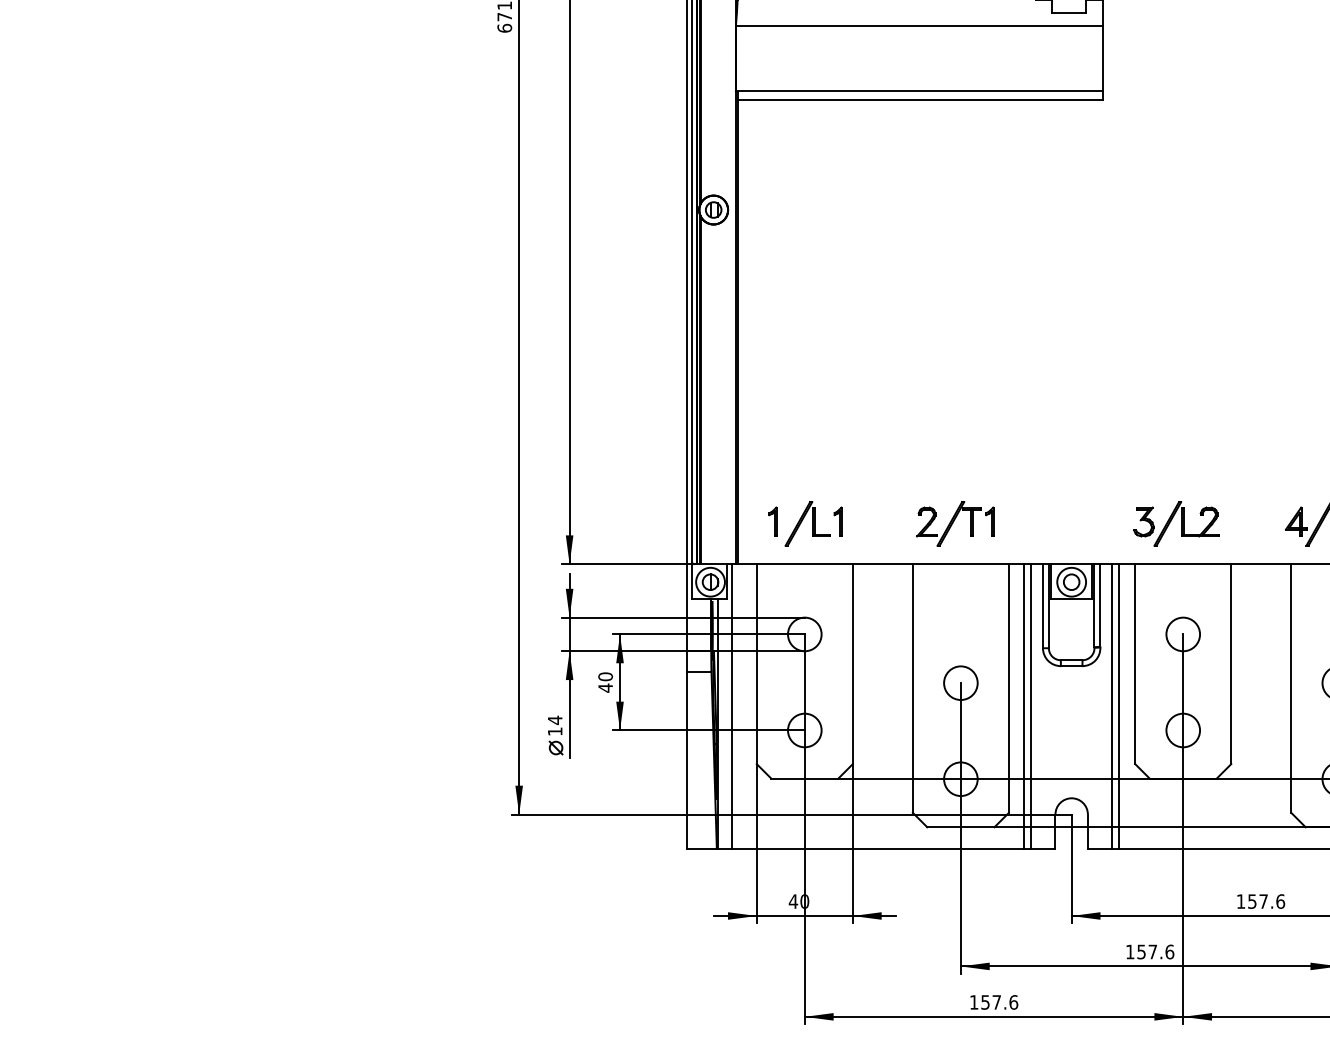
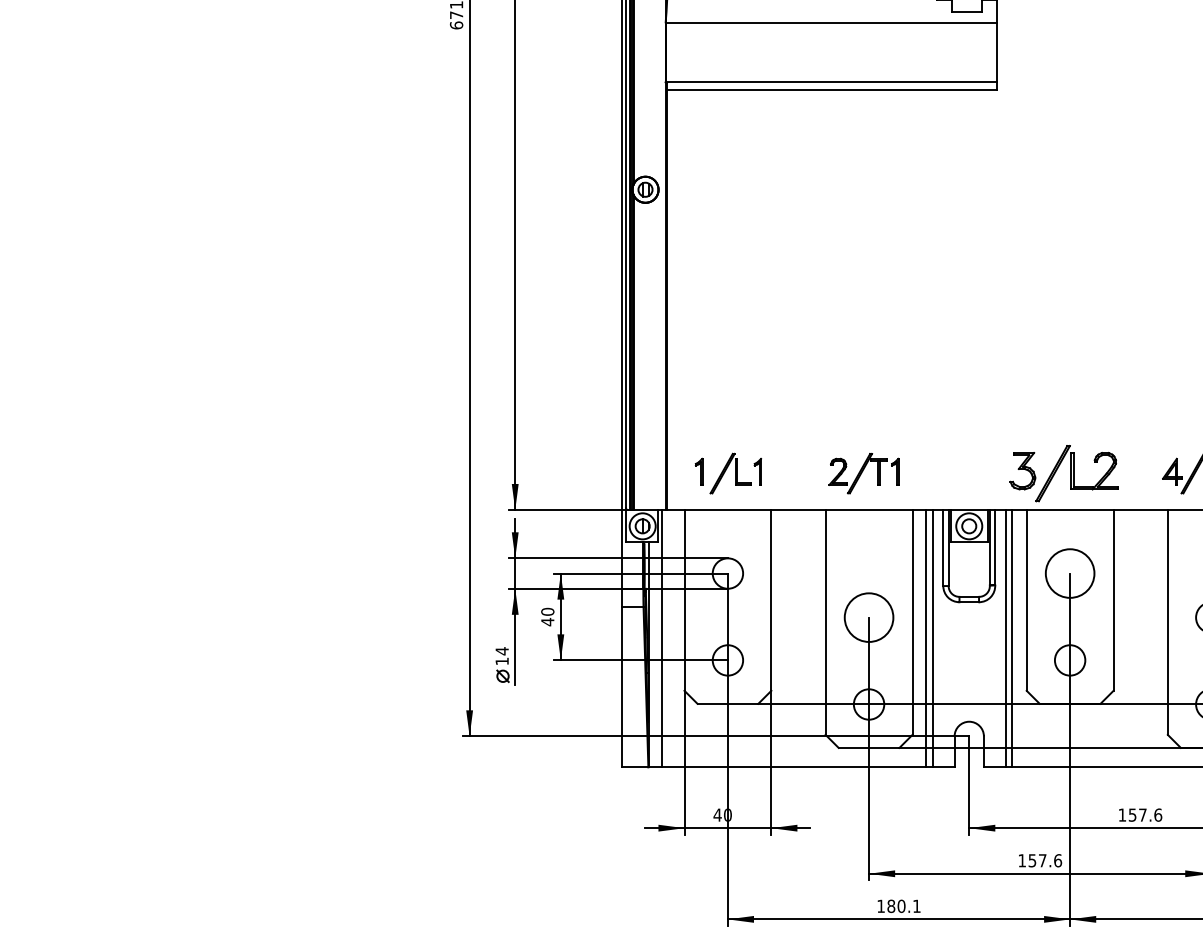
part: (1176, 523) -> (1064, 473), size x1.4
circle: (1183, 634) -> (1070, 573), size x1.6
circle: (960, 683) -> (868, 617), size x1.6
text: (999, 1002) -> (903, 906), 157.6 -> 180.1

